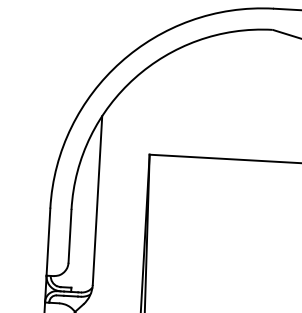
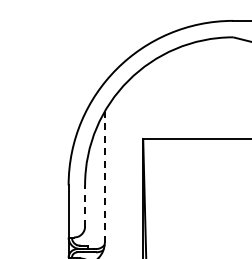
line: (97, 201) -> (104, 177), solid -> dashed
line: (70, 235) -> (85, 205), solid -> dashed

